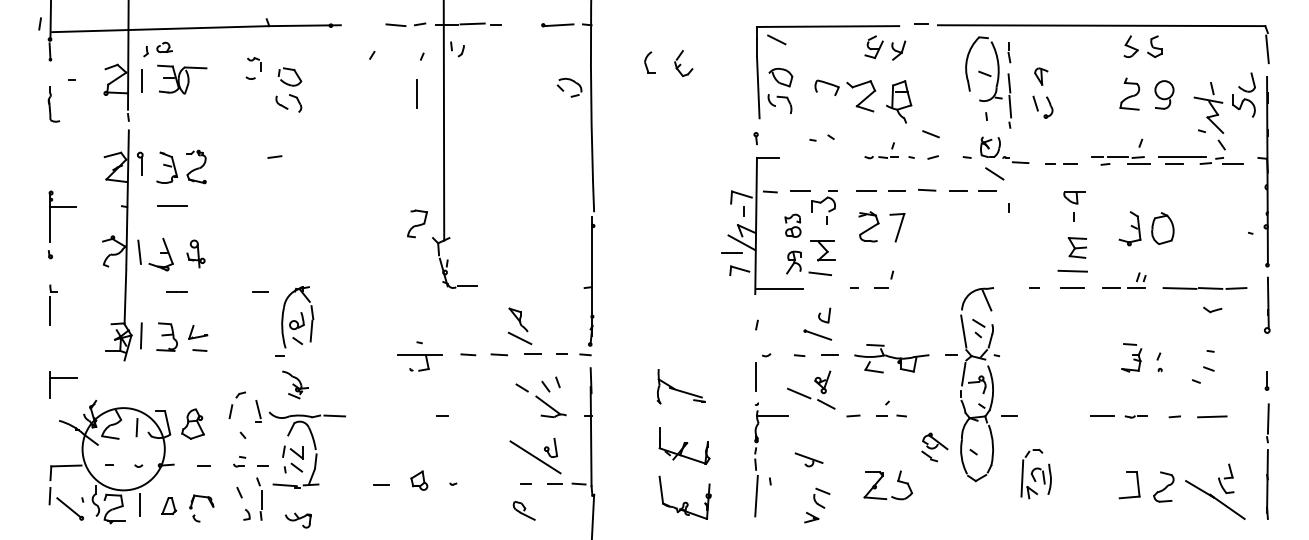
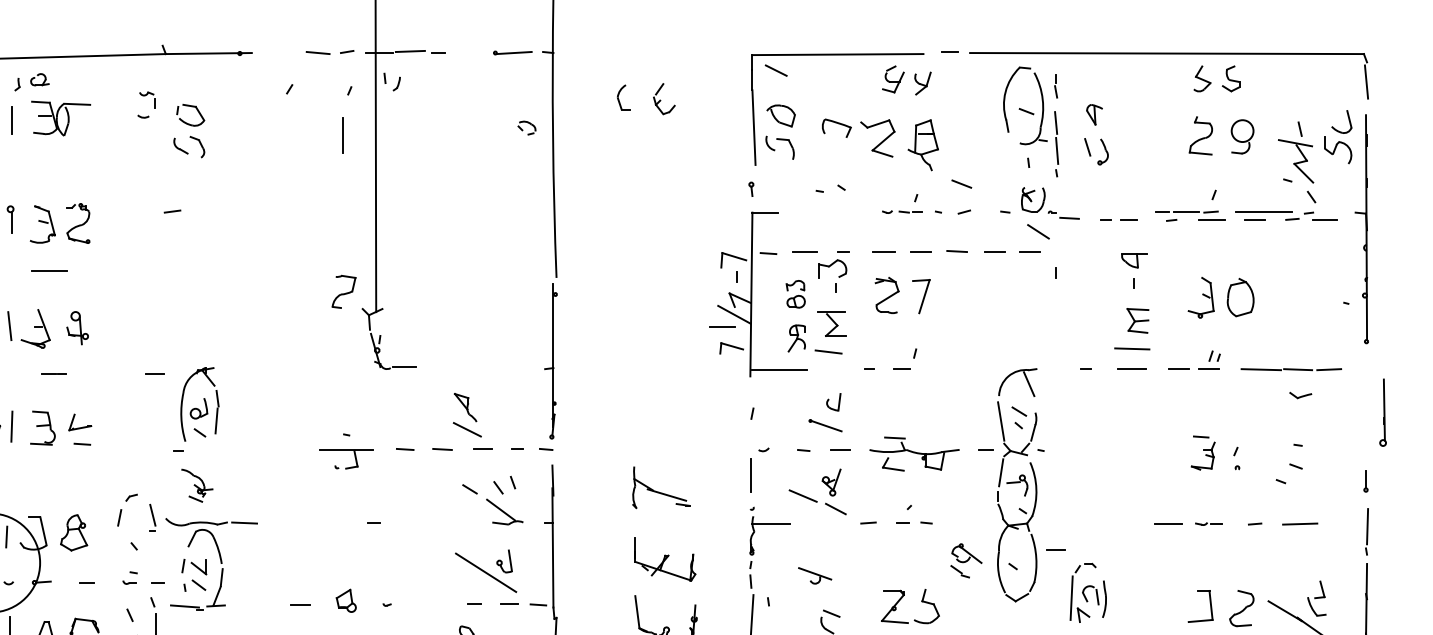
part: (569, 87) -> (526, 127), size x0.6
part: (1267, 304) -> (1383, 411), moved
line: (1009, 415) -> (1056, 550), moved

